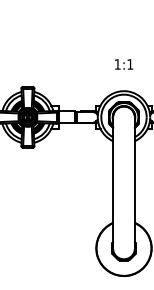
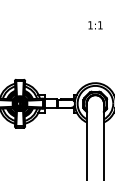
text: (124, 64) -> (95, 25), moved

